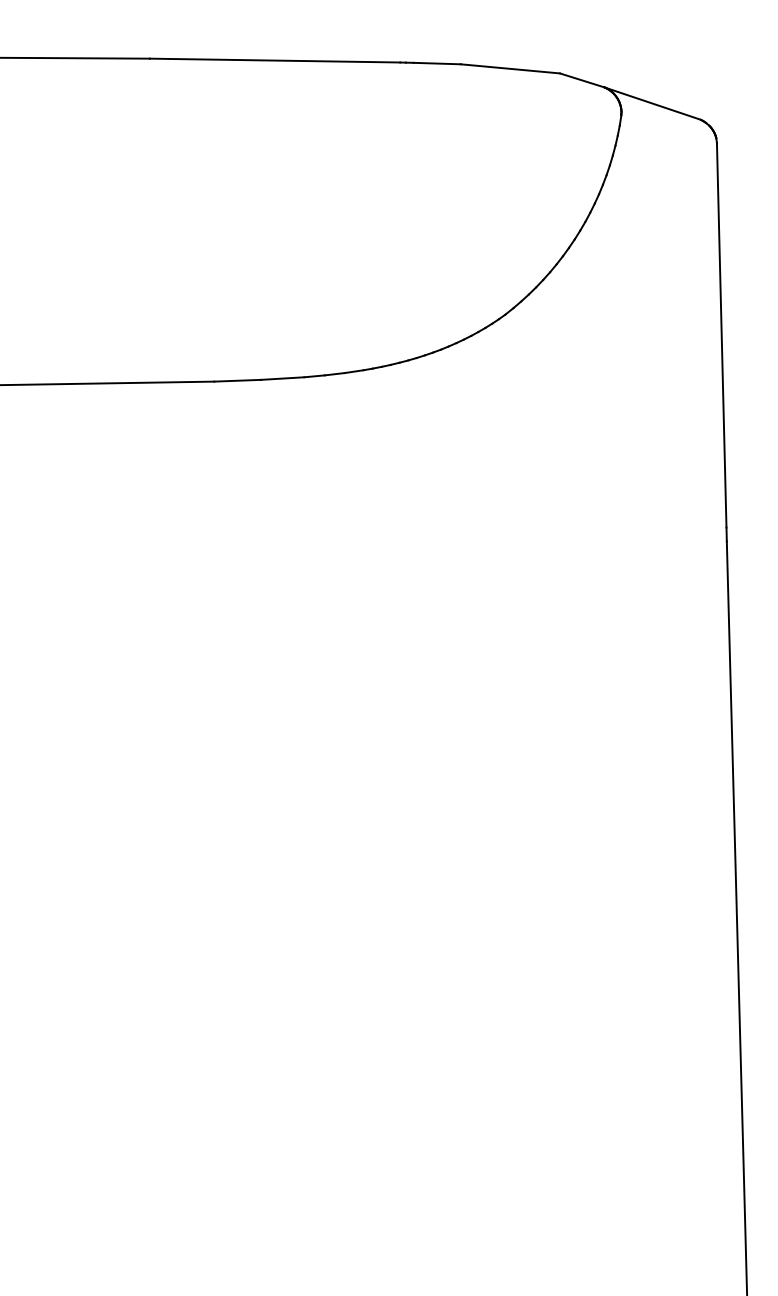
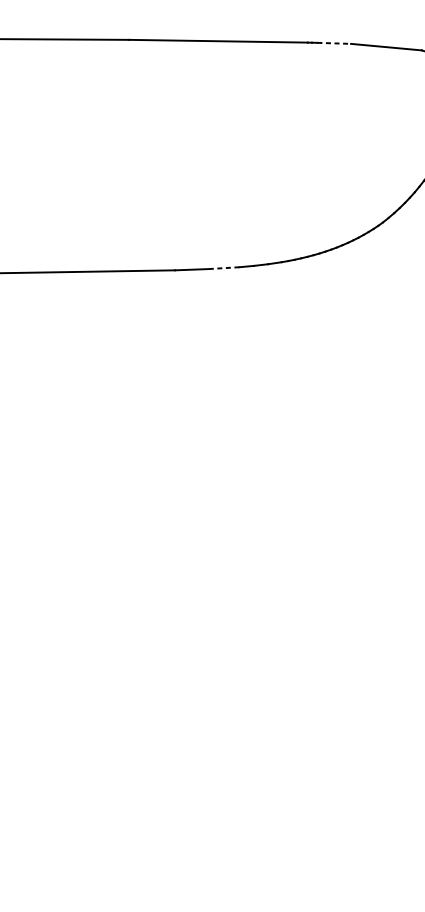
line: (437, 63) -> (334, 43), solid -> dashed
line: (282, 378) -> (223, 268), solid -> dashed

